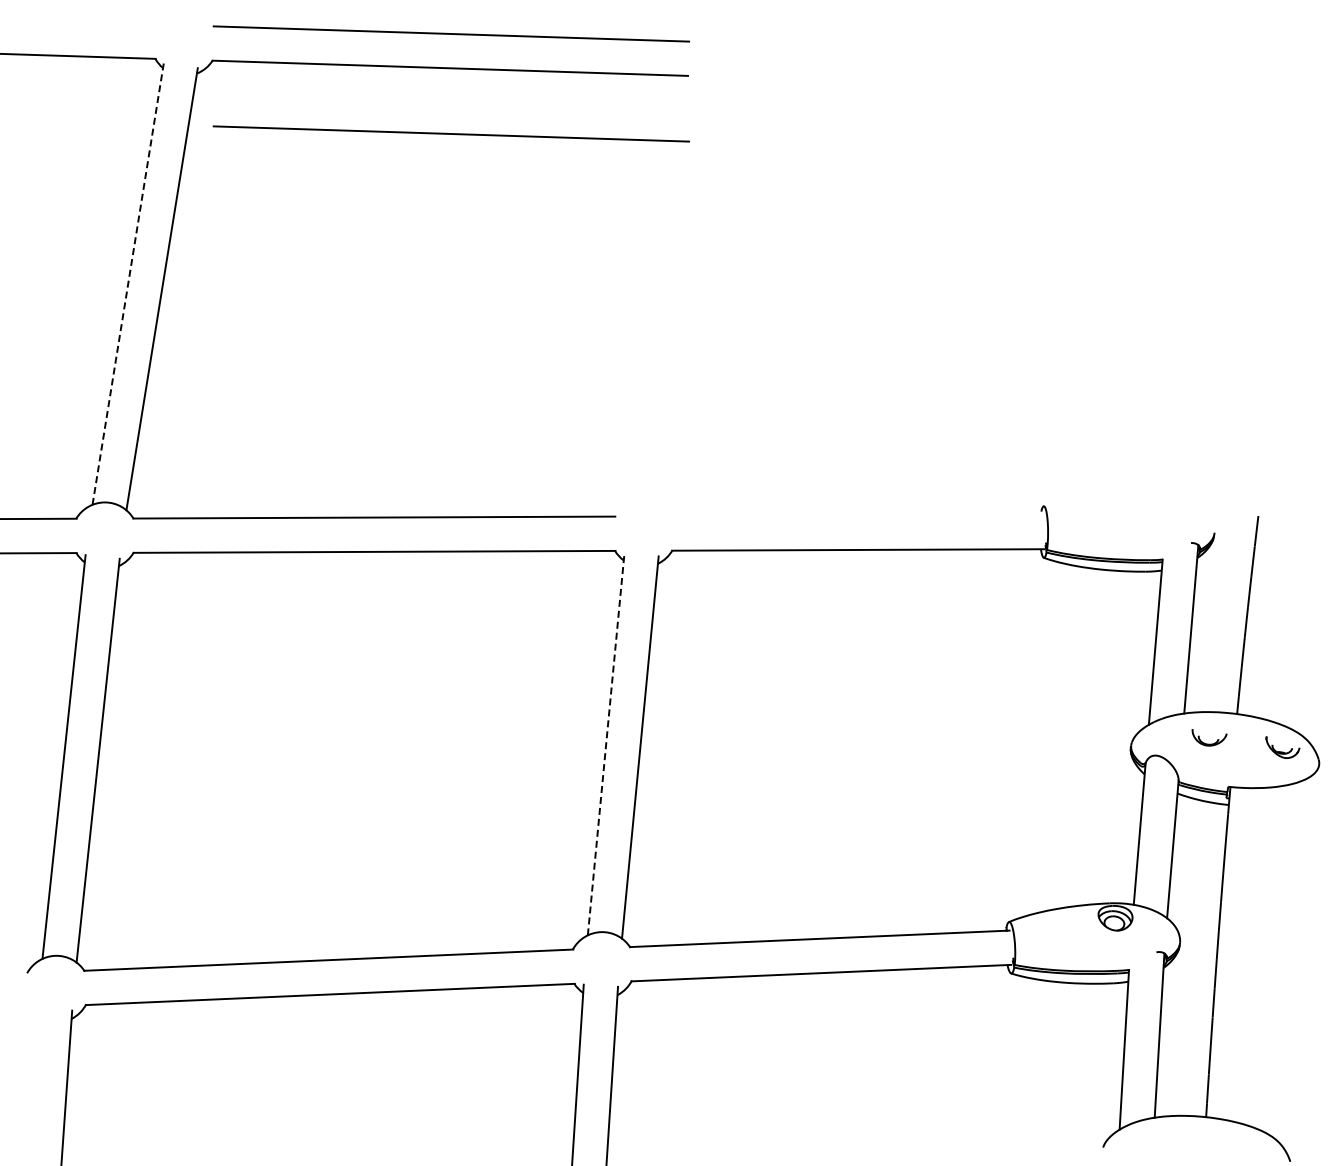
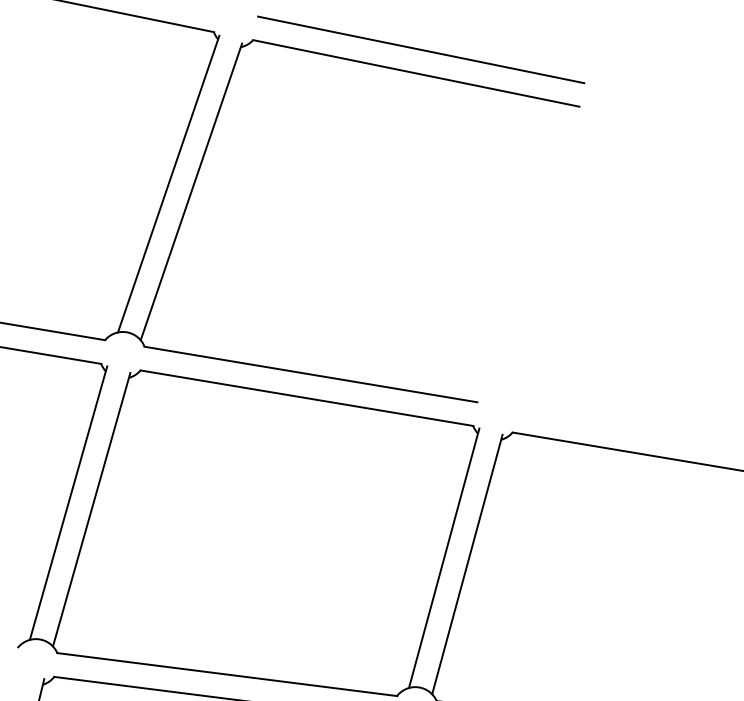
line: (450, 133) -> (408, 118), removed
line: (128, 283) -> (168, 183), dashed -> solid
line: (606, 744) -> (444, 558), dashed -> solid

